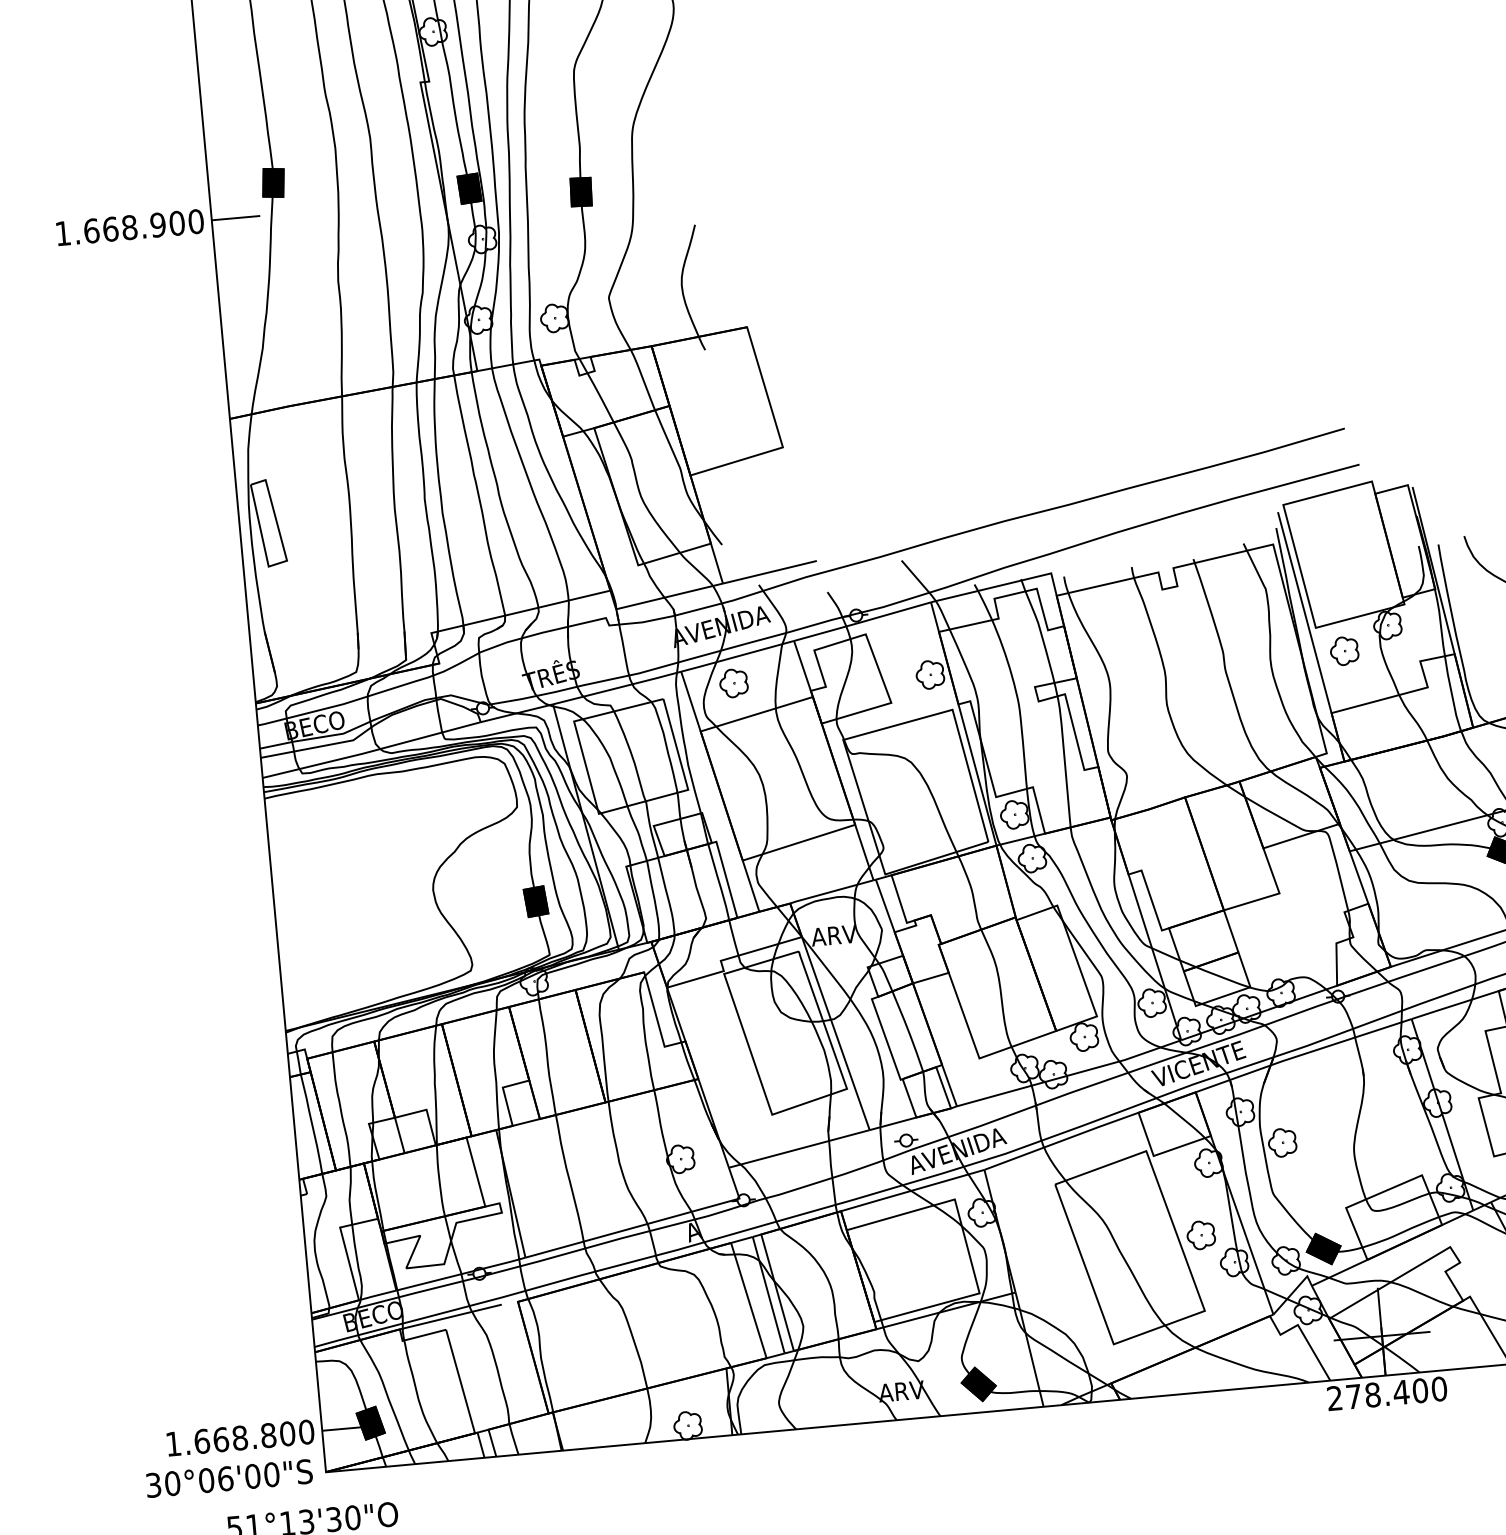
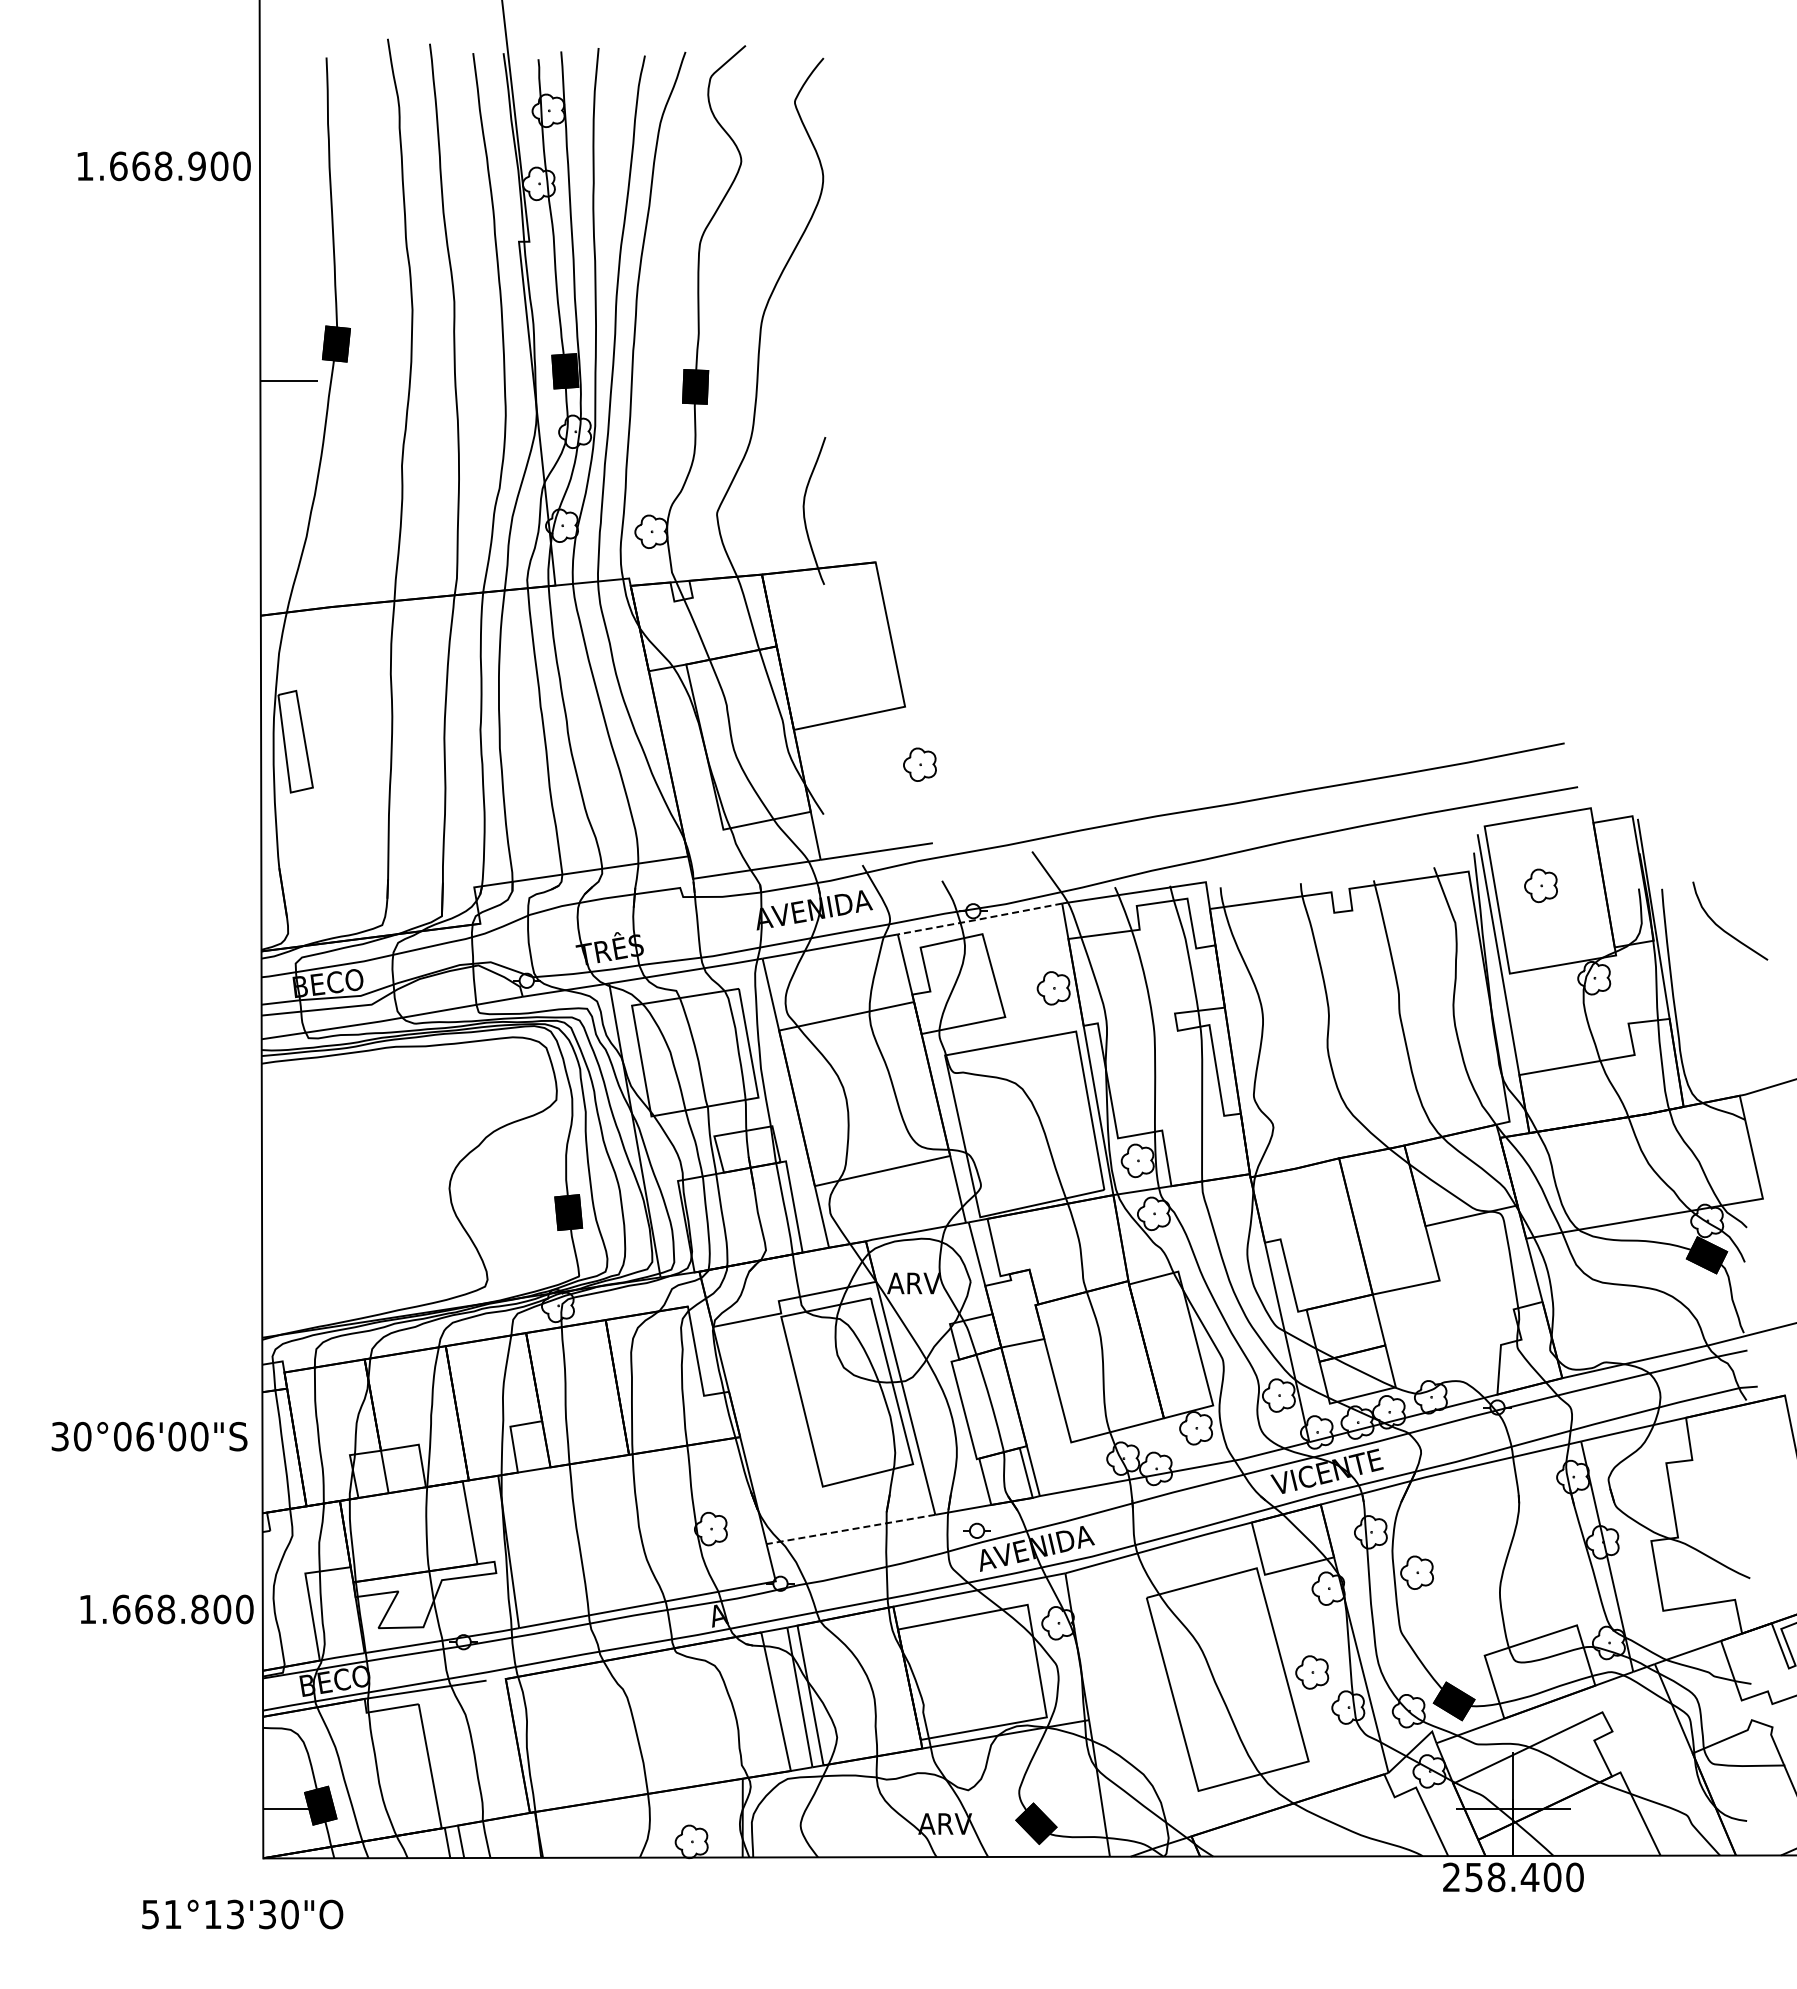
text: (129, 227) -> (163, 166), moved
line: (861, 622) -> (978, 919), solid -> dashed
part: (1344, 650) -> (1540, 885), moved
part: (733, 683) -> (919, 764), moved
line: (798, 1148) -> (850, 1529), solid -> dashed
text: (1353, 1396) -> (1473, 1877), 278.400 -> 258.400
text: (240, 1438) -> (166, 1609), moved
text: (229, 1478) -> (149, 1436), moved

